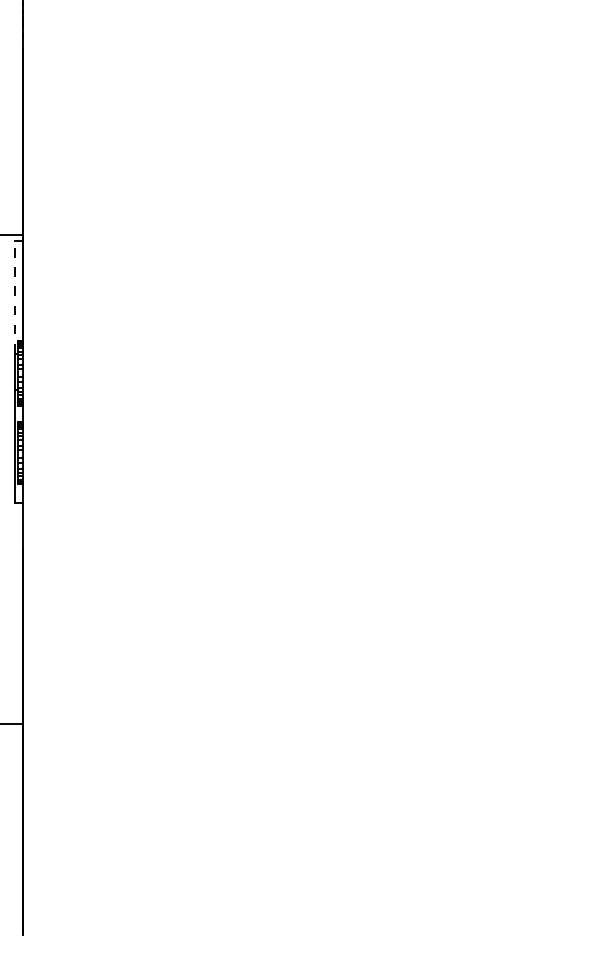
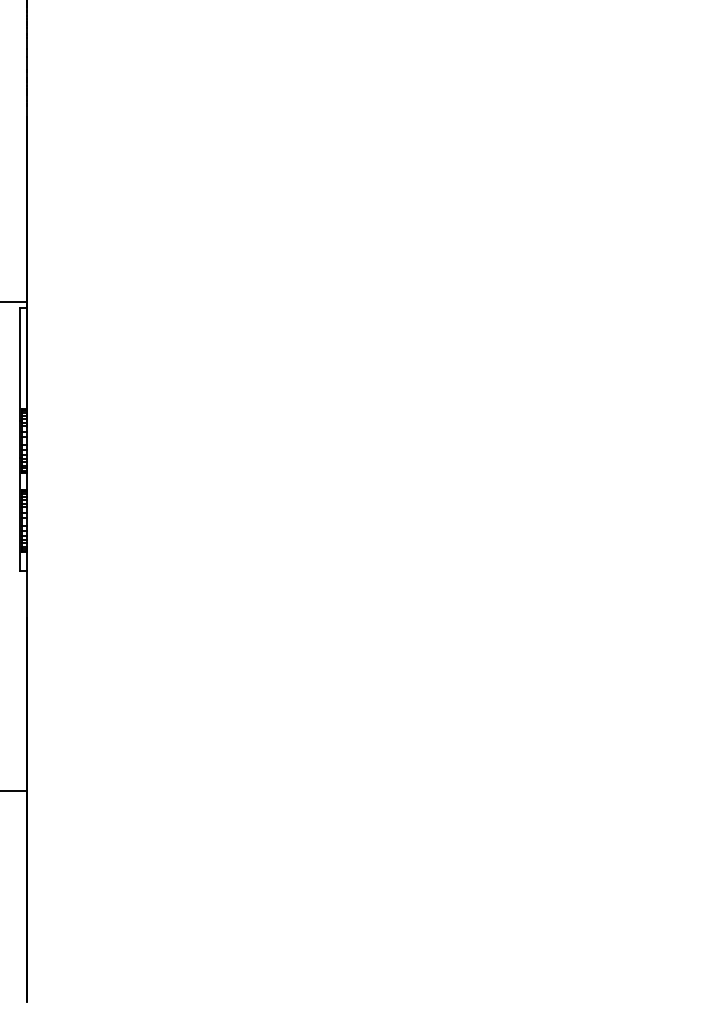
line: (15, 297) -> (19, 364), dashed -> solid

